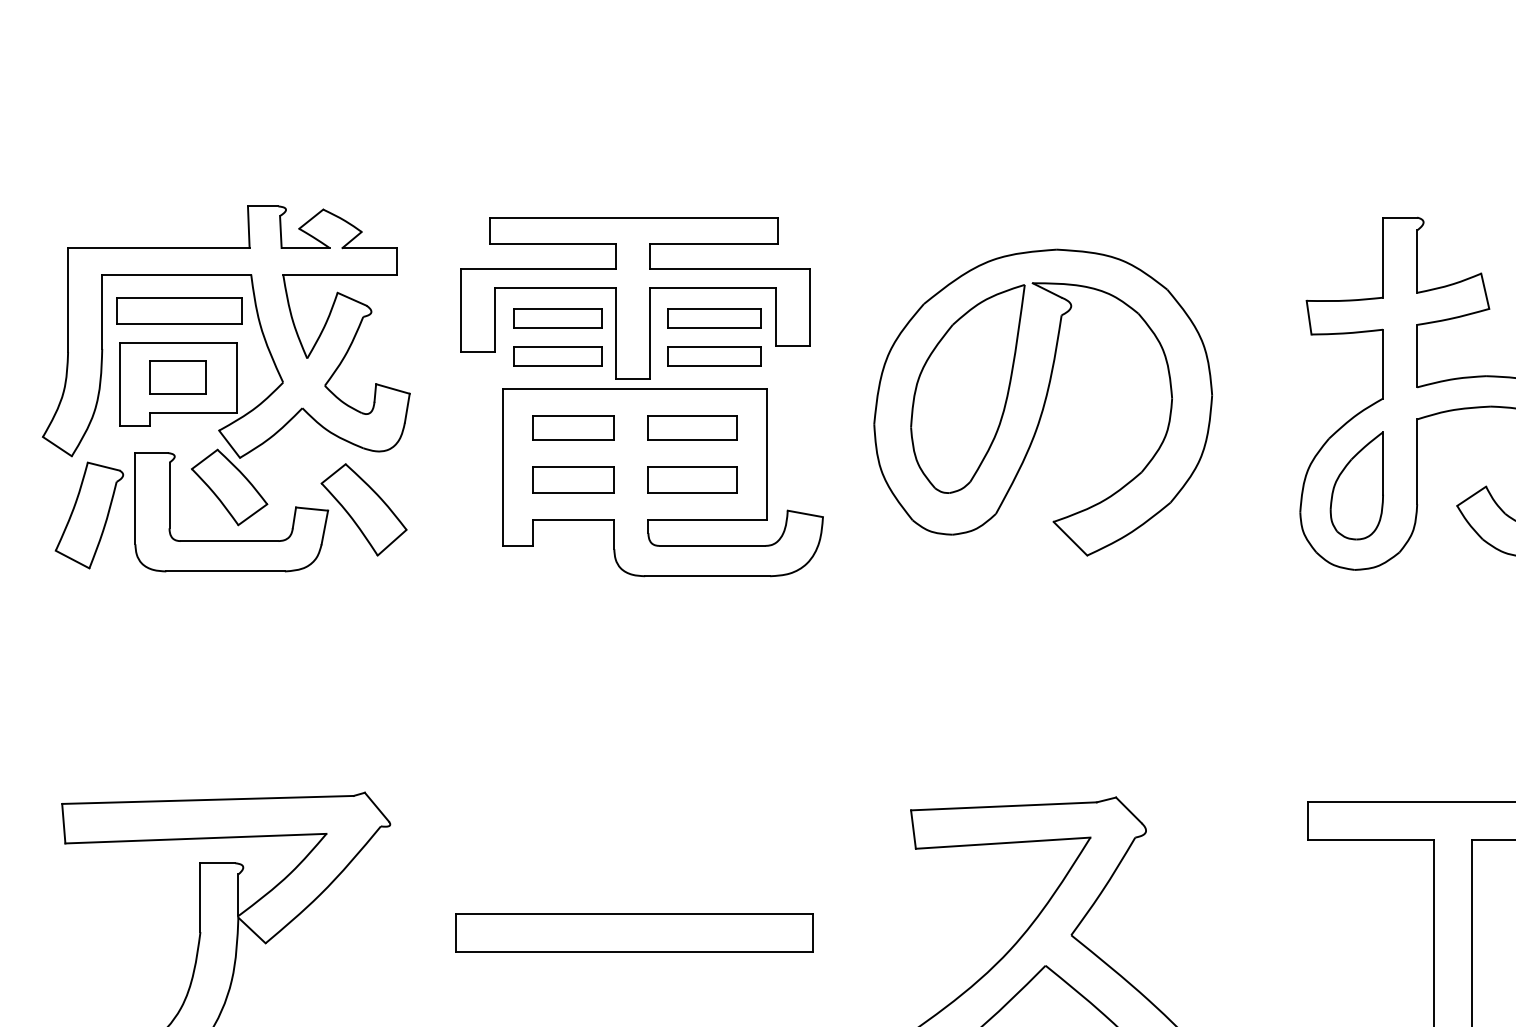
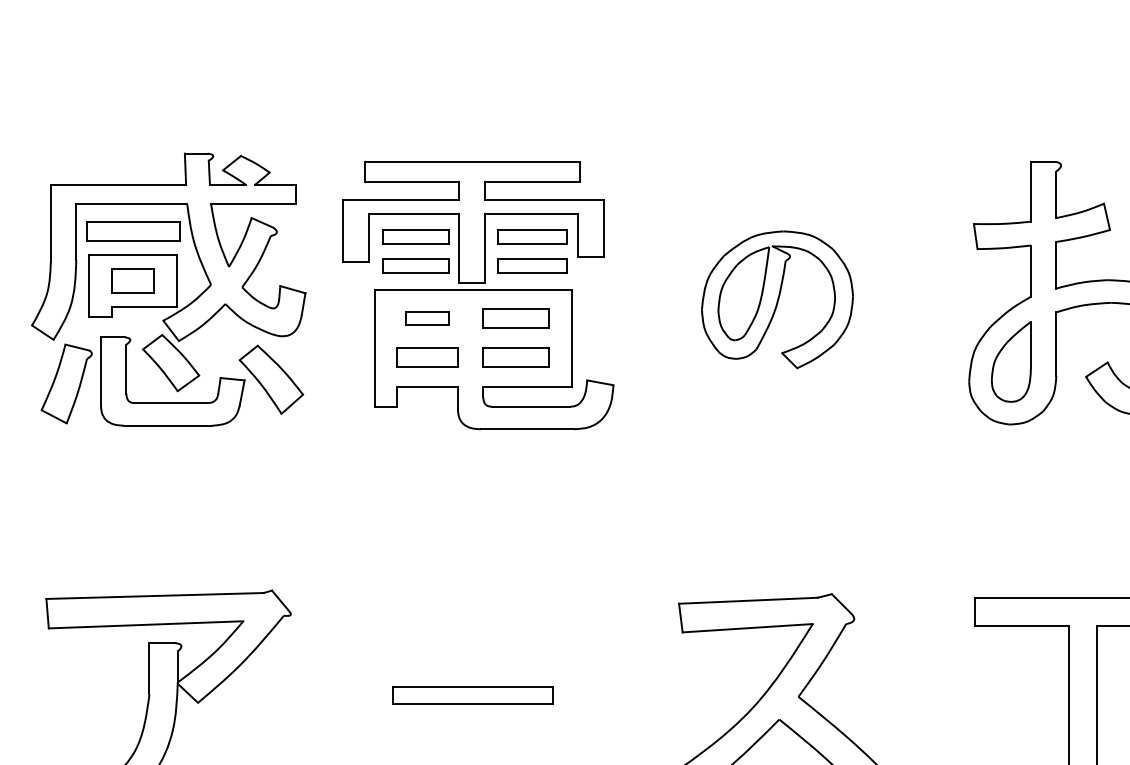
part: (1042, 402) -> (777, 299), size x0.6
part: (573, 427) -> (427, 318), size x0.7
part: (634, 932) -> (472, 694), size x0.6

